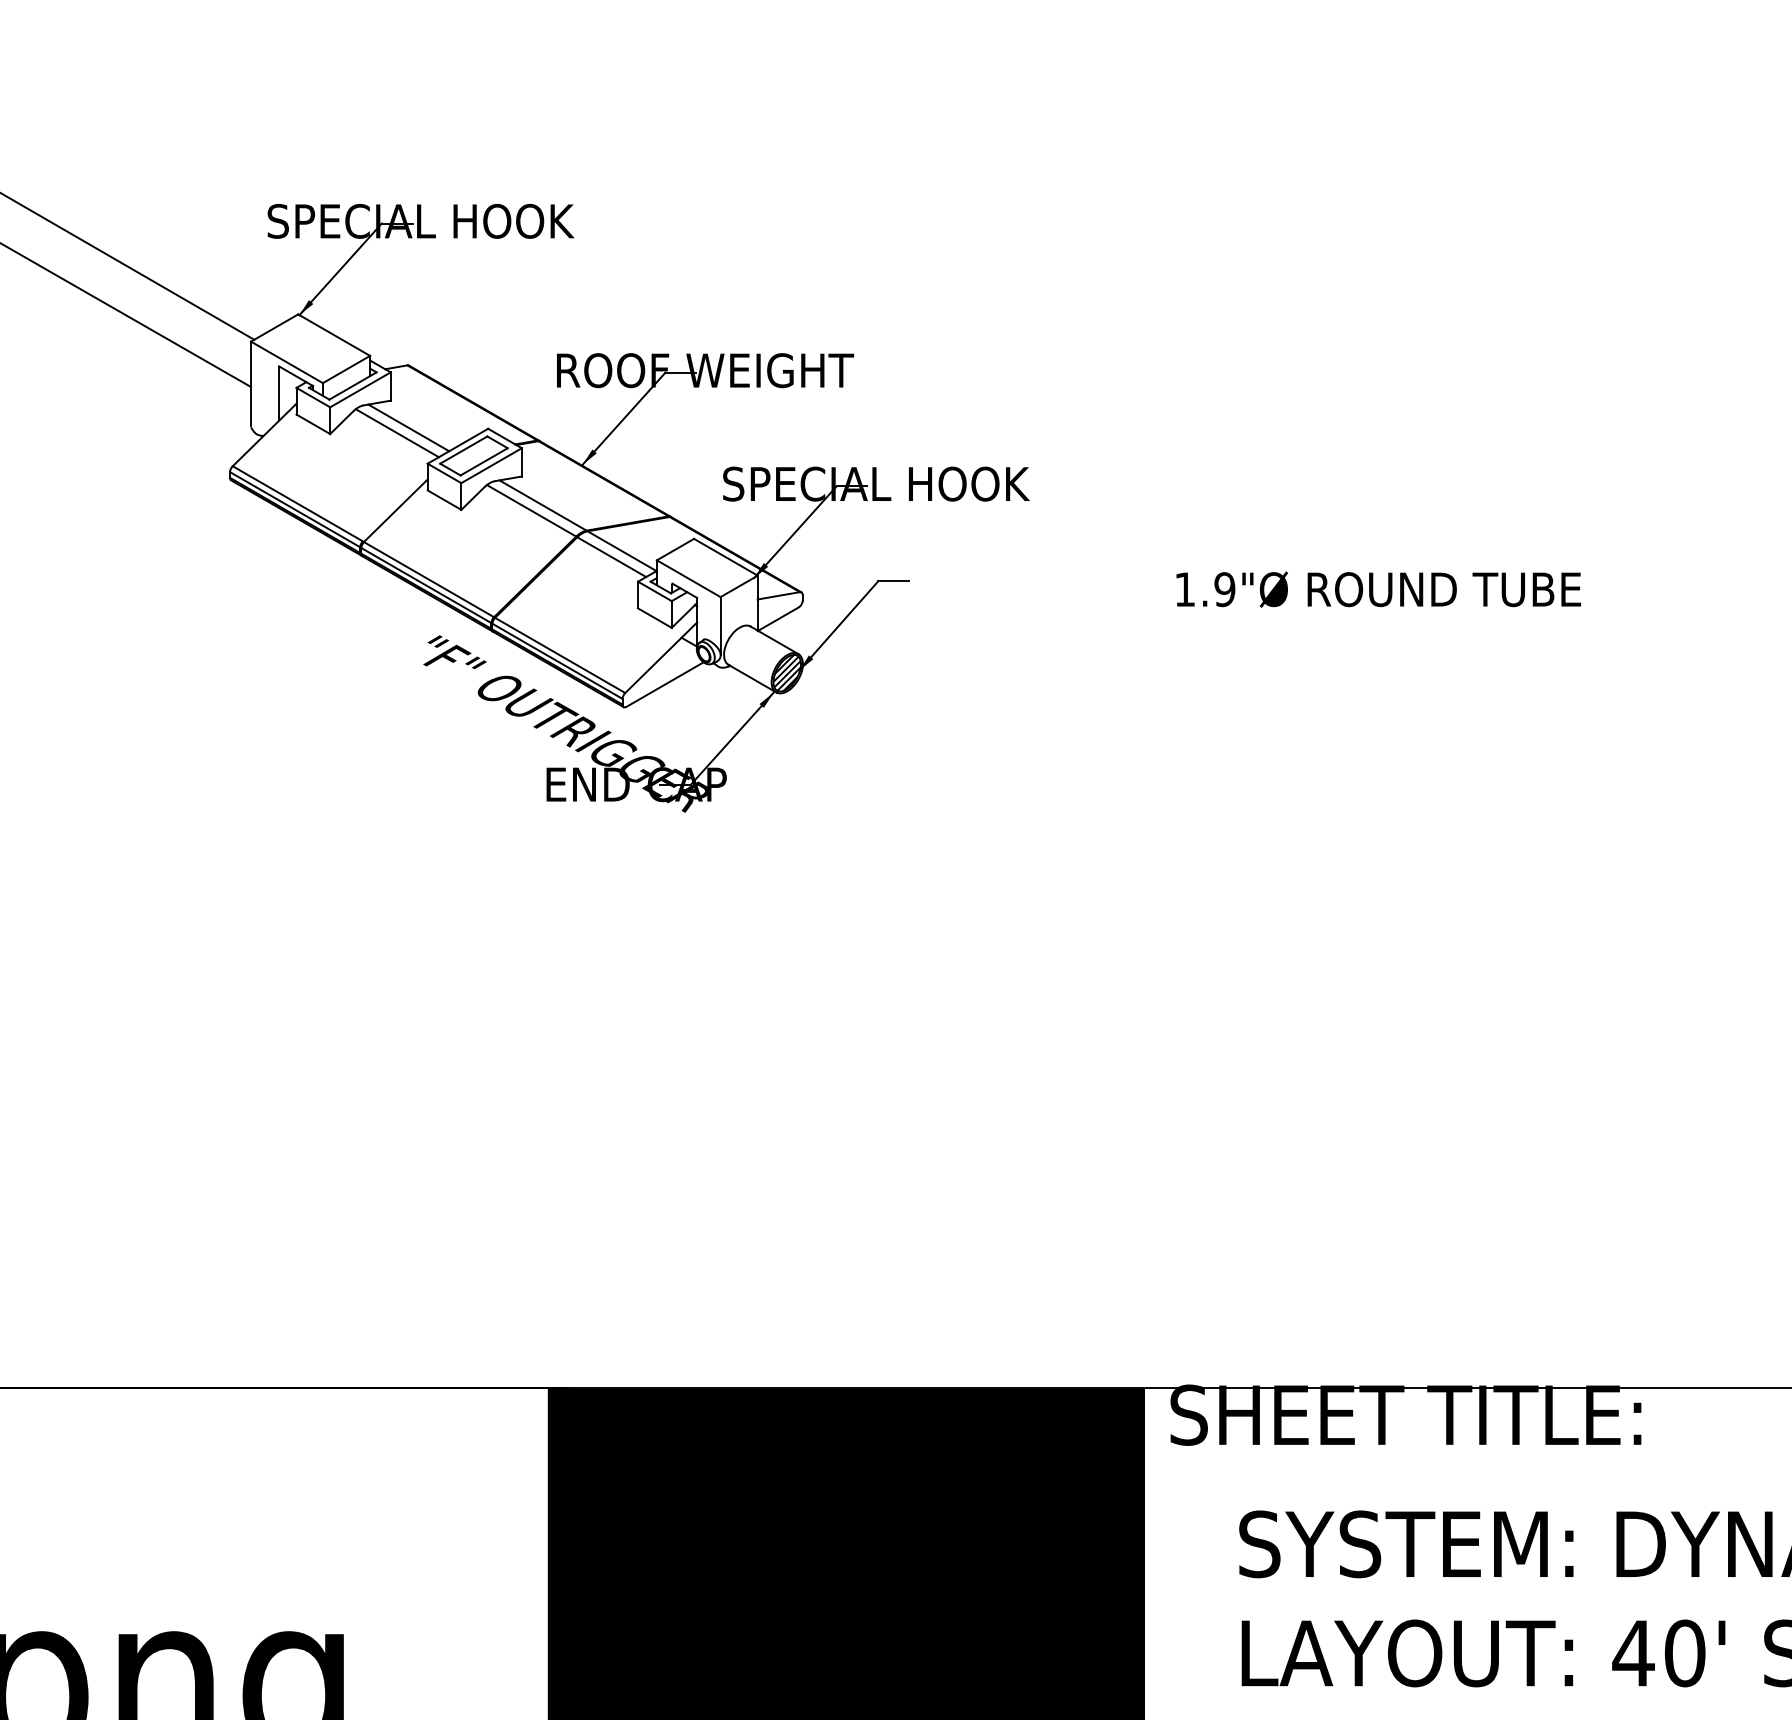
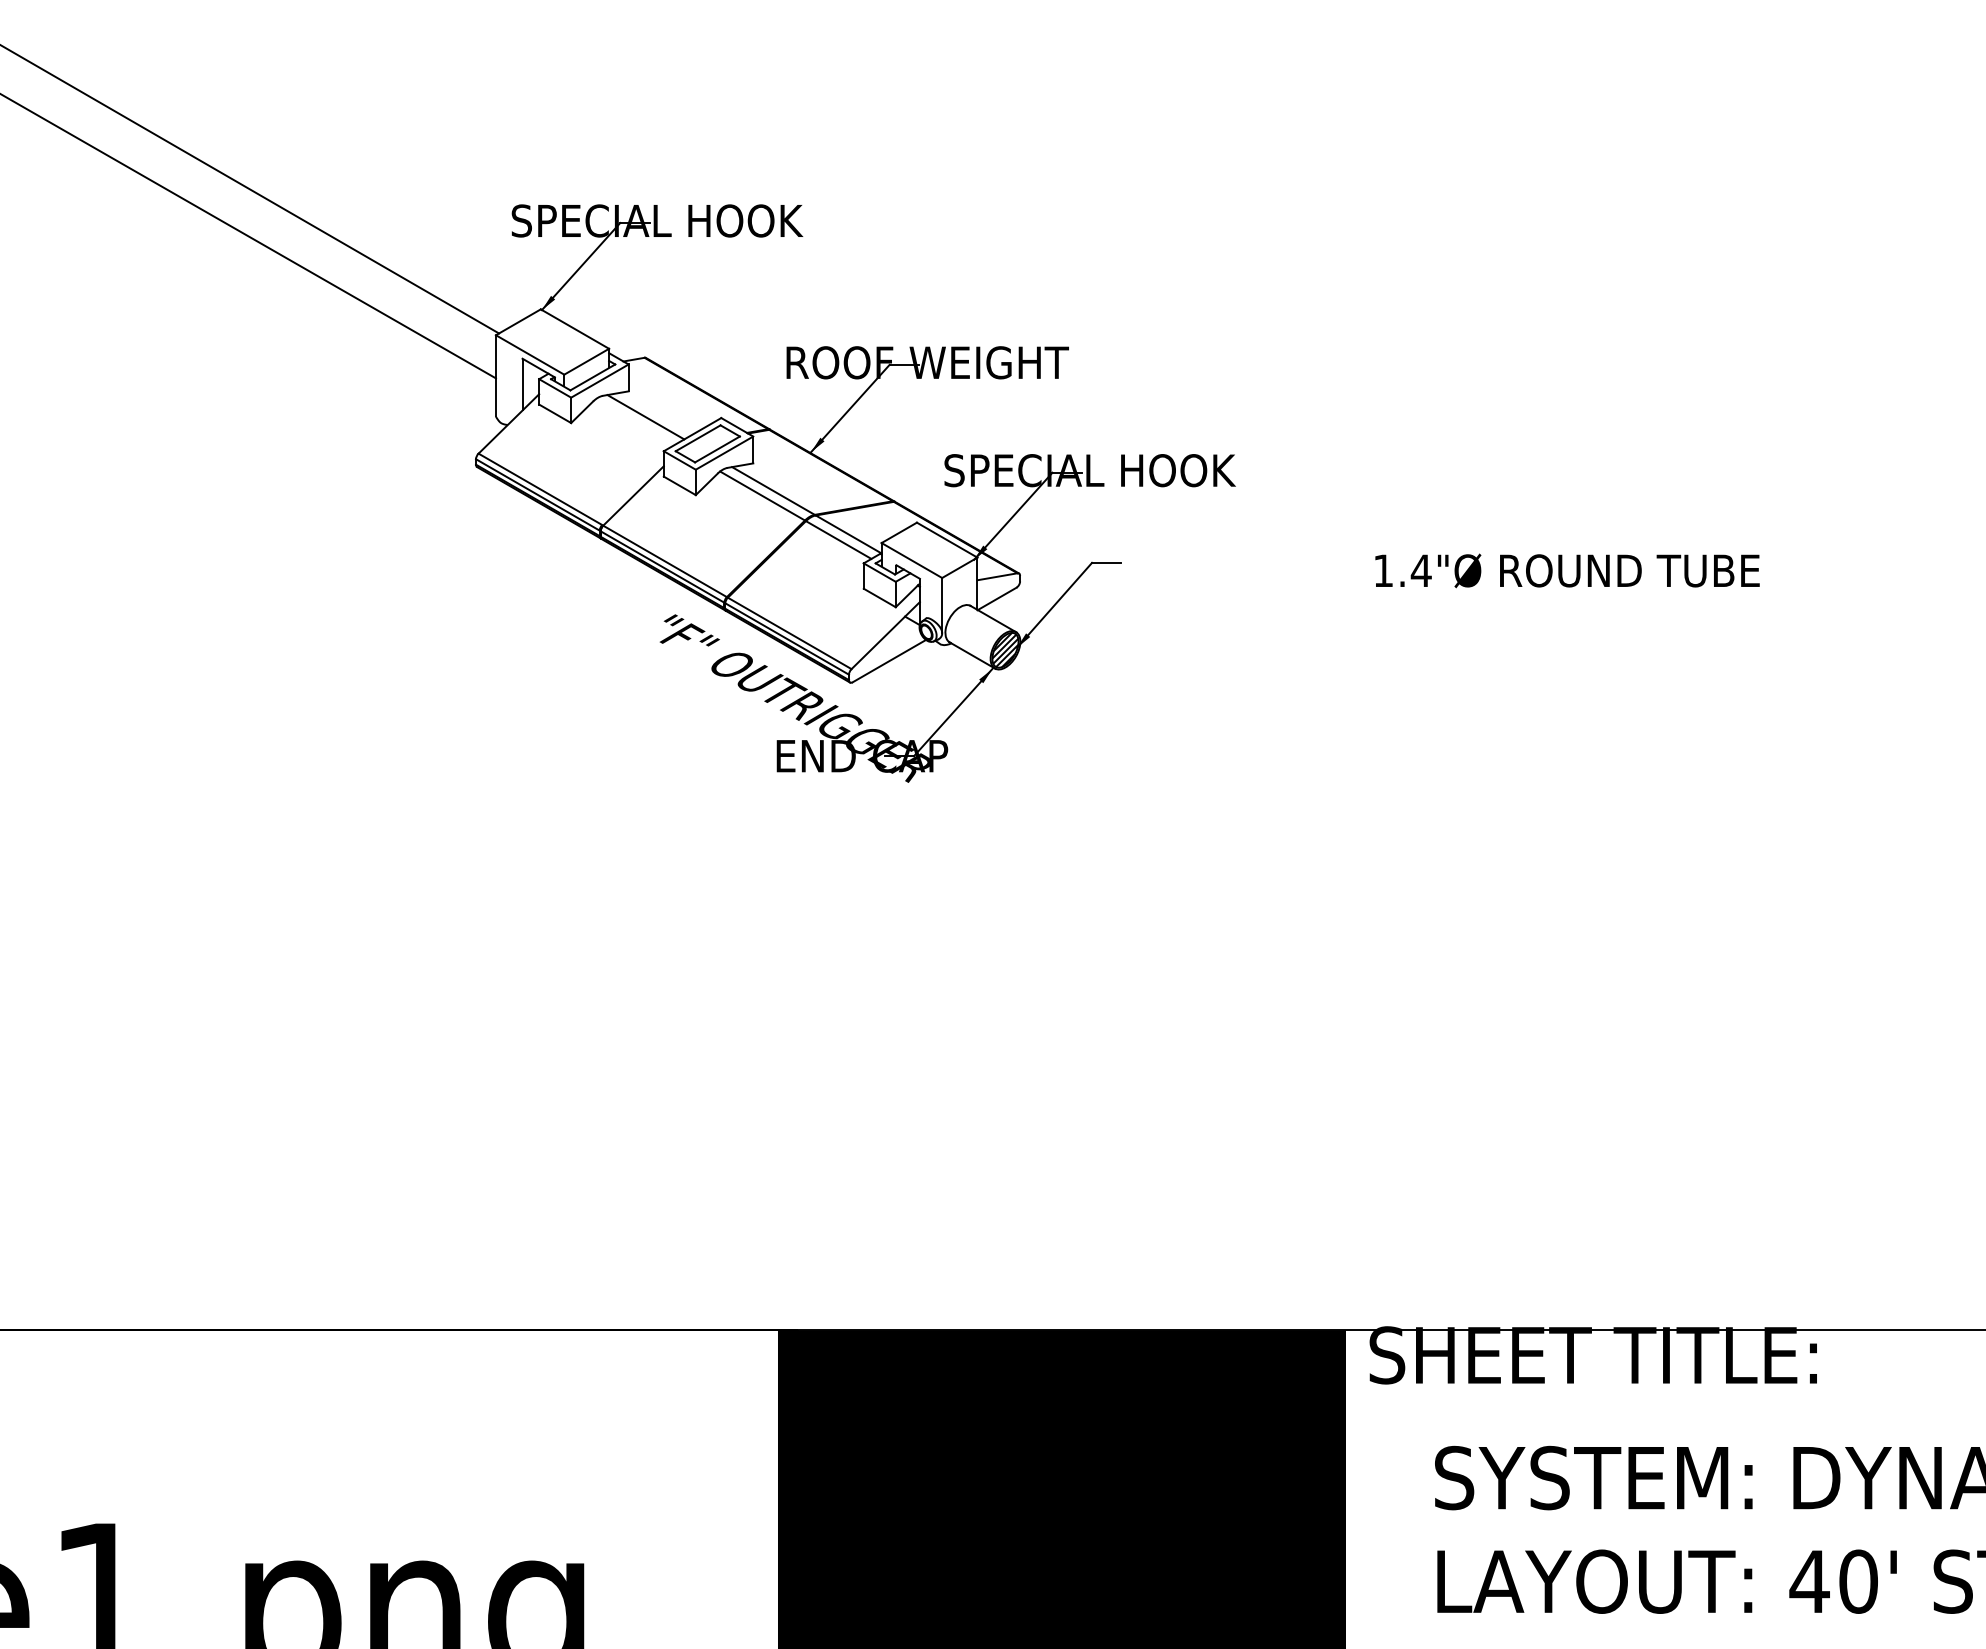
line: (396, 433) -> (634, 422), removed
text: (1224, 589) -> (1420, 570), 1.9"Ø -> 1.4"Ø

